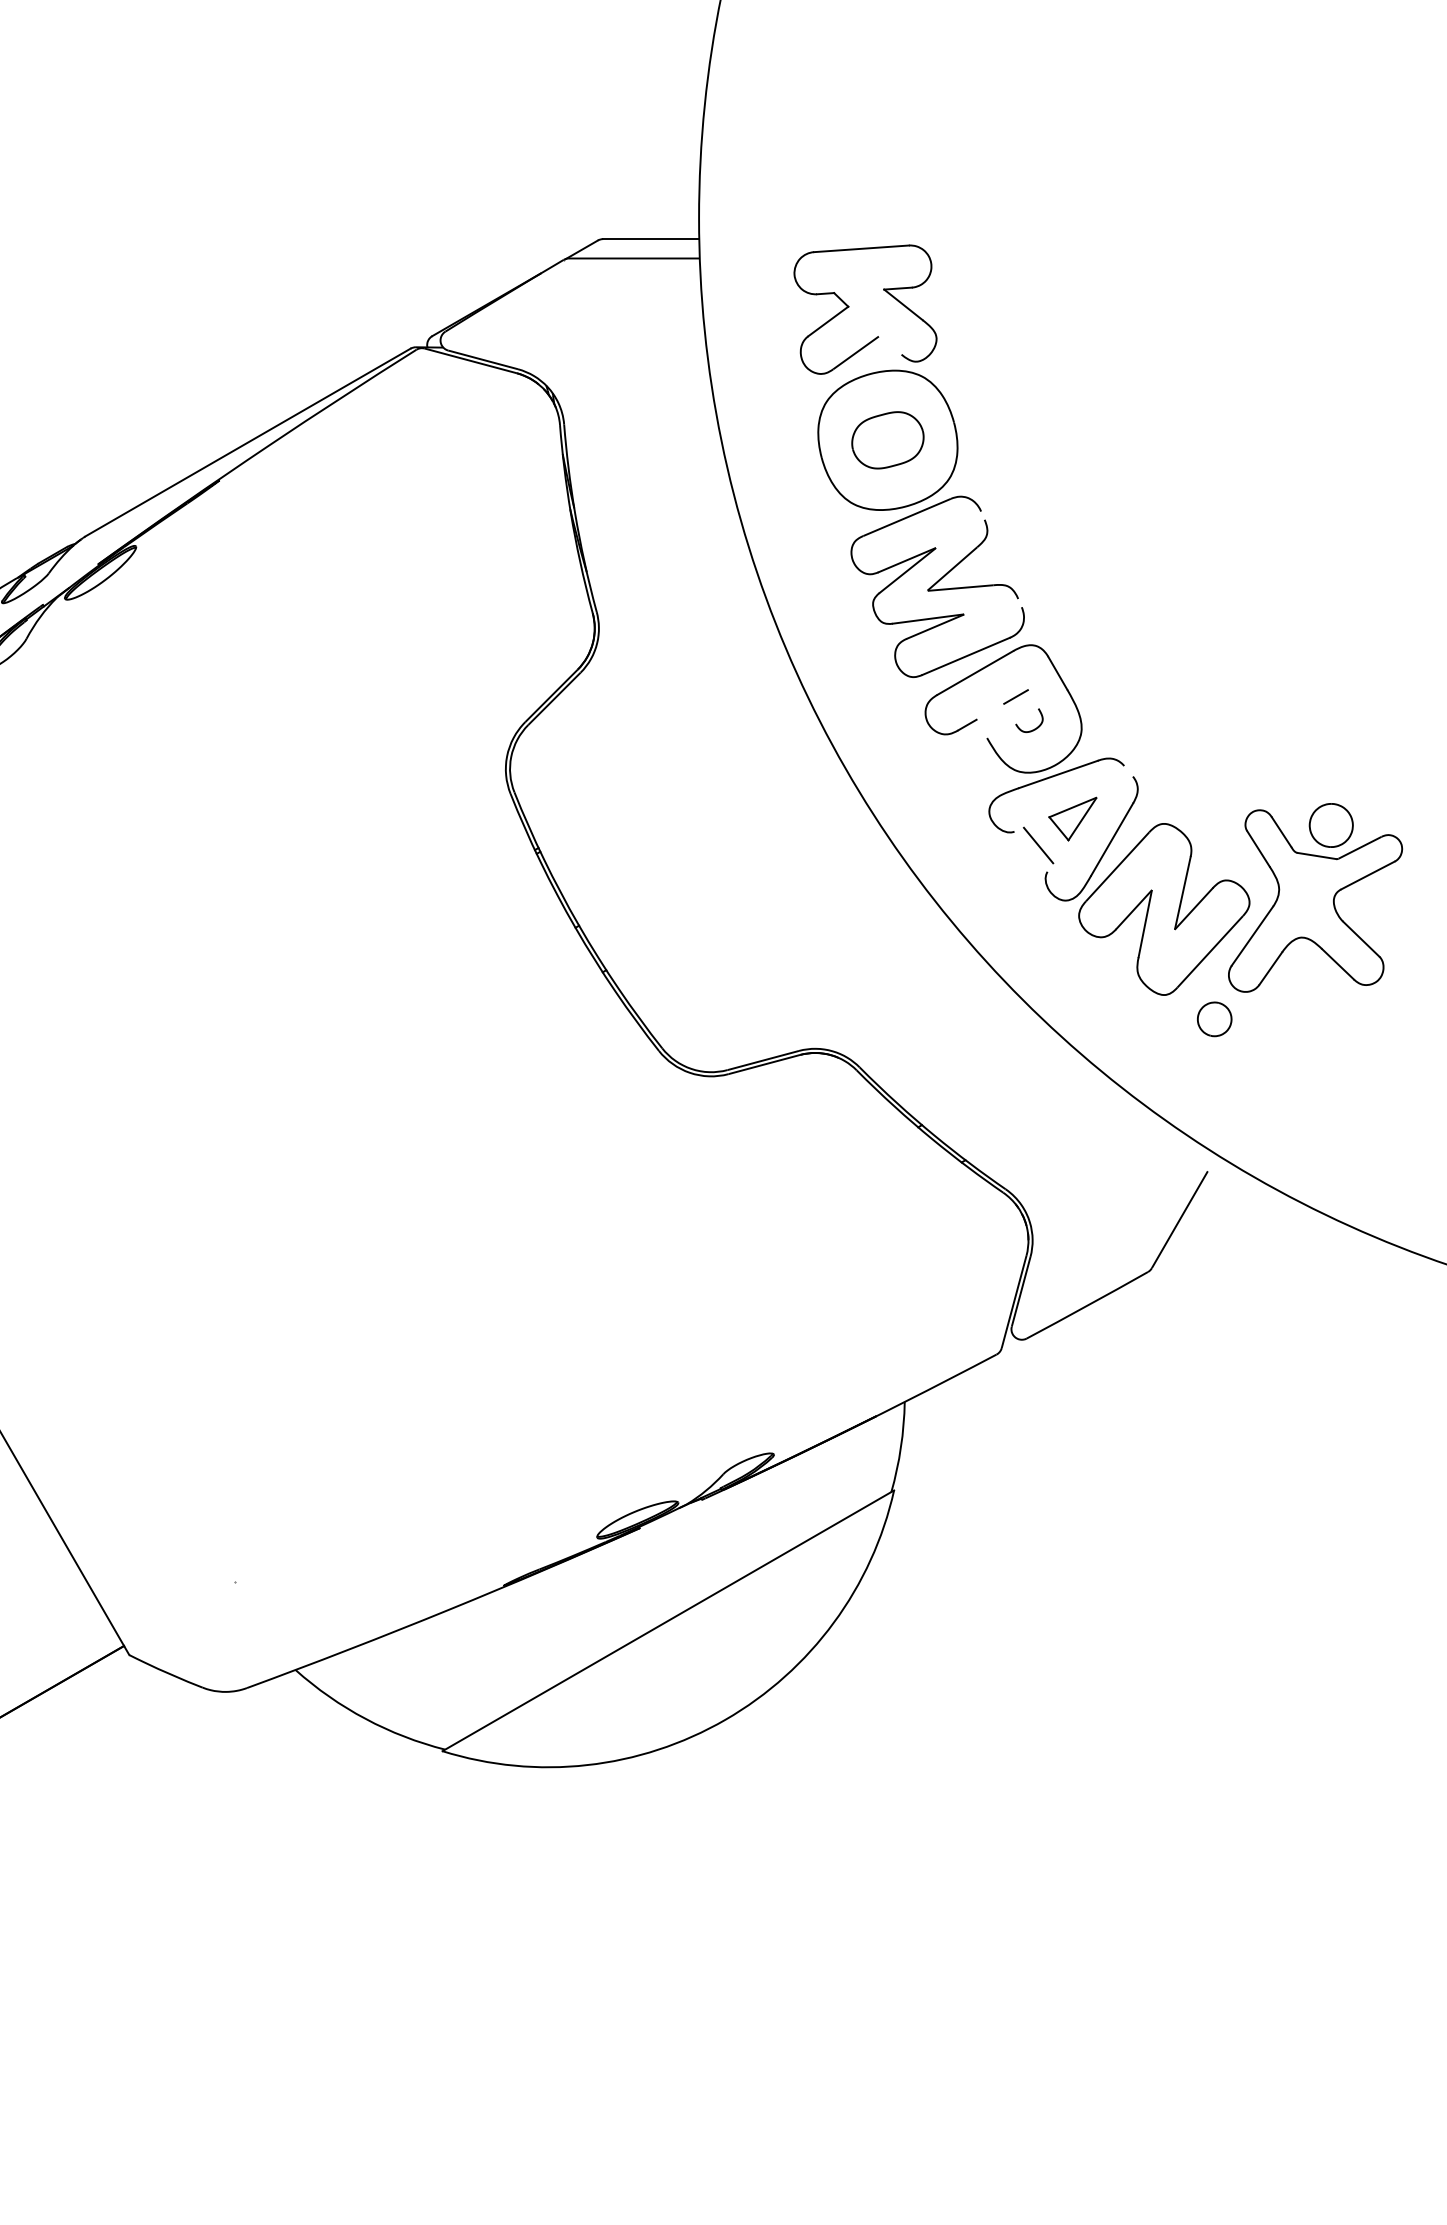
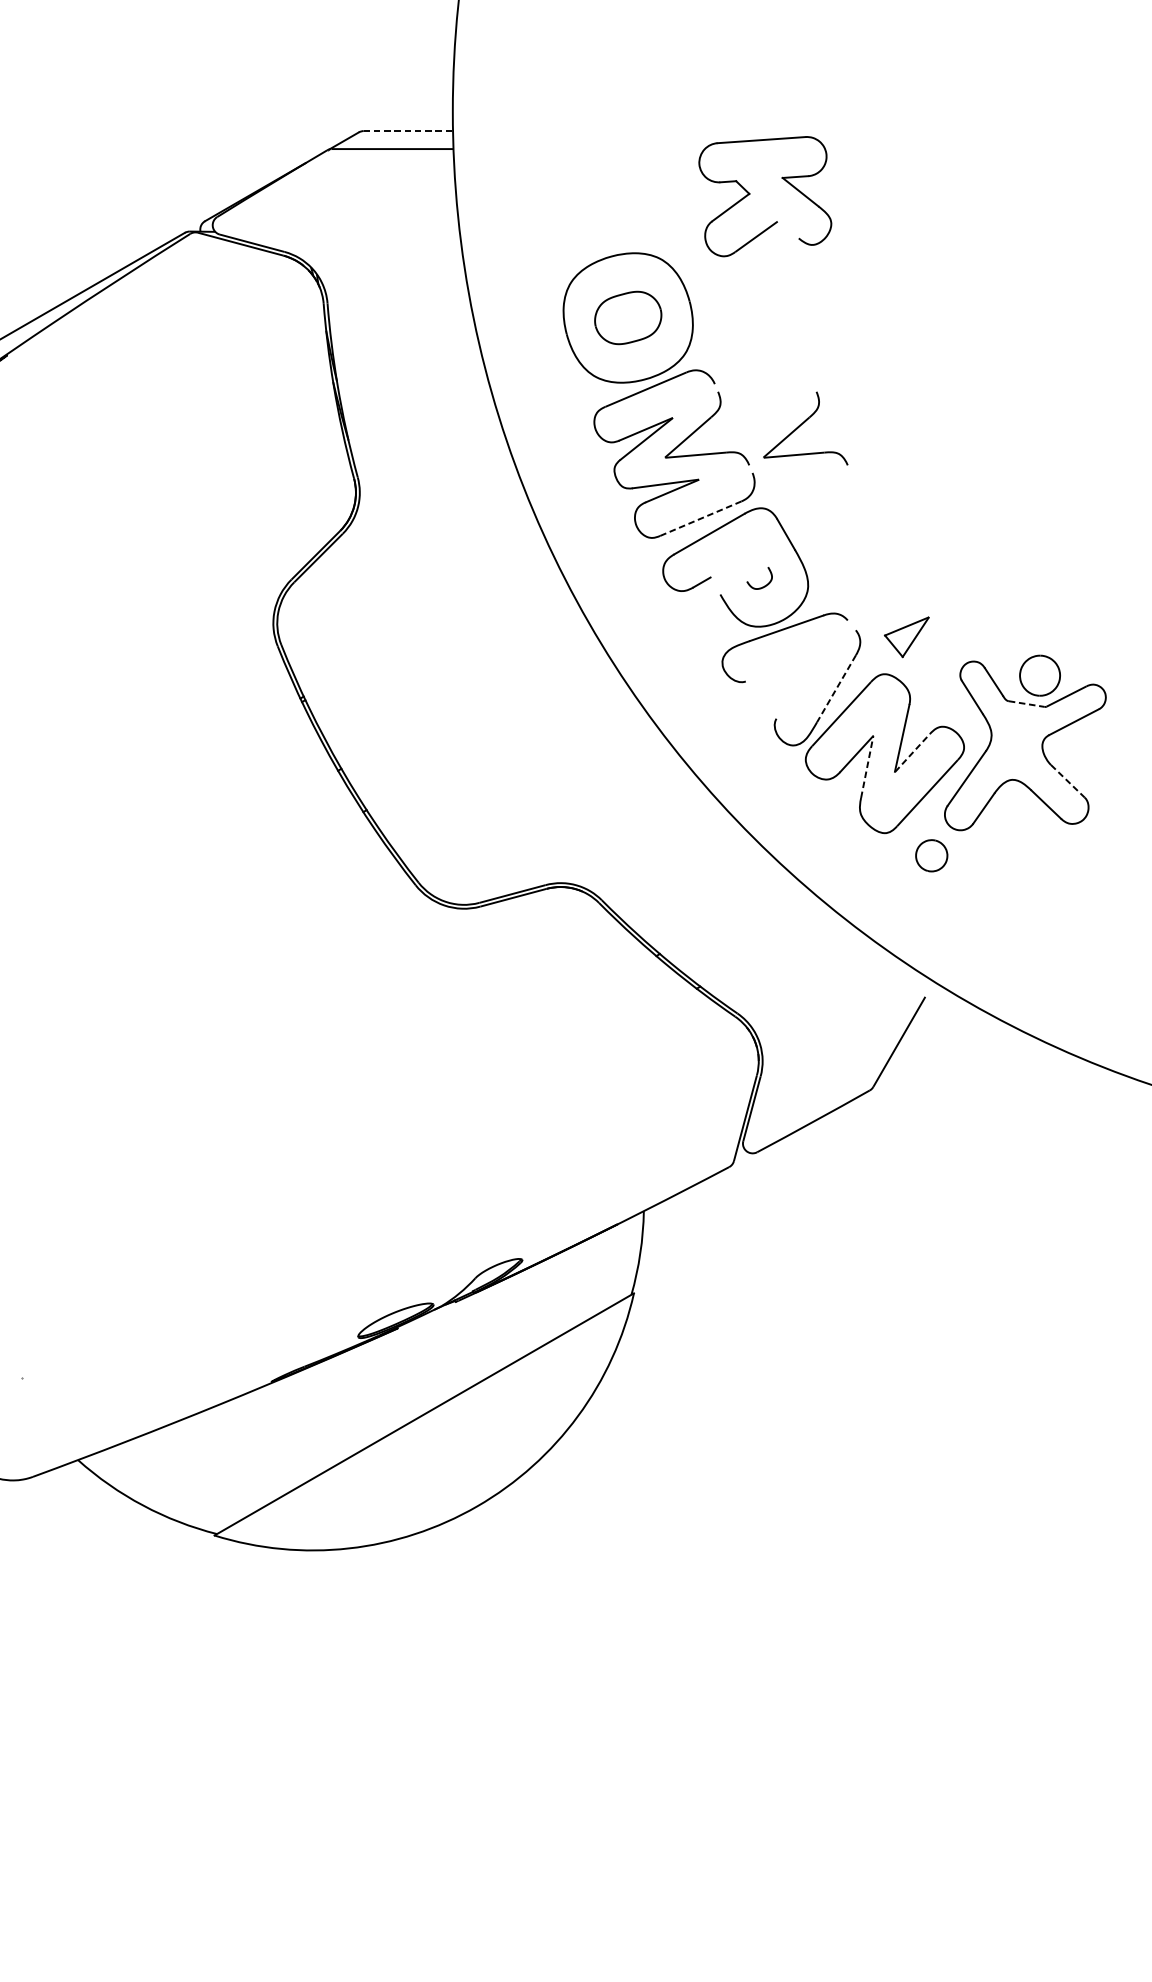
line: (651, 239) -> (408, 131), solid -> dashed
part: (849, 307) -> (750, 194), moved
part: (1078, 559) -> (805, 428), added
line: (966, 656) -> (701, 518), solid -> dashed
line: (1015, 696) -> (746, 555), removed
part: (1072, 818) -> (906, 636), moved
line: (1112, 839) -> (836, 688), solid -> dashed
line: (1038, 845) -> (768, 694), removed
line: (1316, 856) -> (1026, 704), solid -> dashed
line: (1194, 908) -> (912, 752), solid -> dashed
line: (1145, 924) -> (867, 767), solid -> dashed
line: (1361, 939) -> (1068, 781), solid -> dashed

